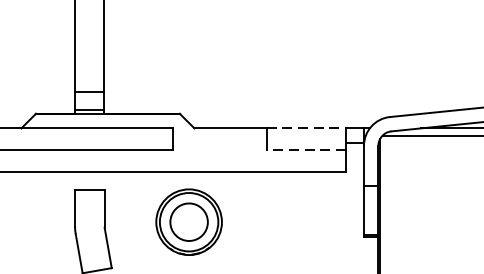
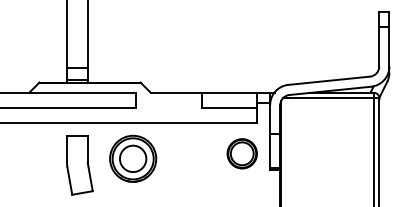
line: (306, 127) -> (229, 92), dashed -> solid
line: (306, 150) -> (229, 108), dashed -> solid
part: (323, 214) -> (241, 153), added
part: (189, 221) -> (133, 158), moved

